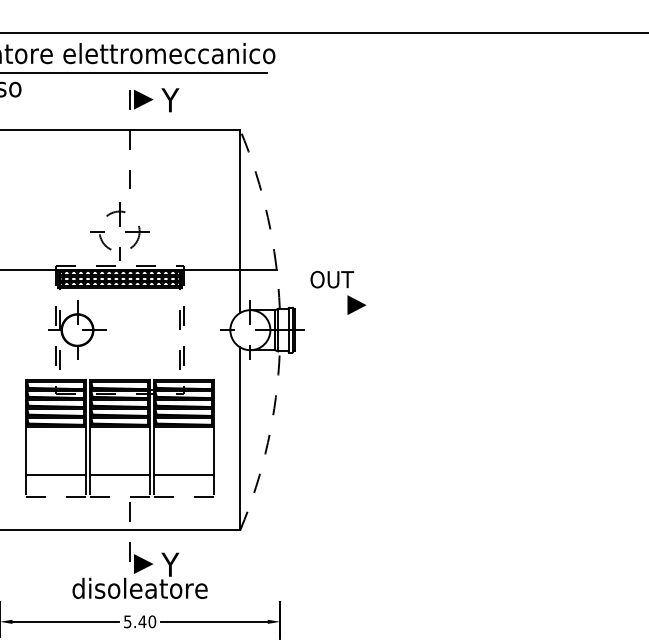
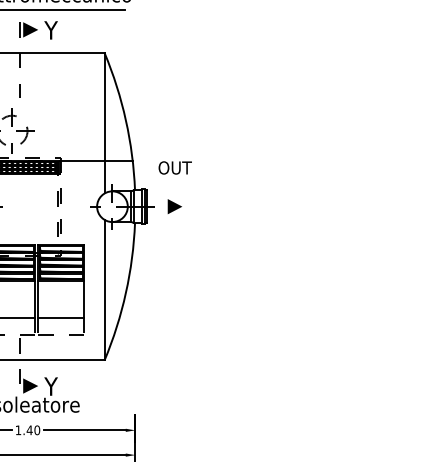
arc: (267, 217) -> (125, 120), dashed -> solid
line: (356, 304) -> (174, 206), moved
arc: (267, 442) -> (125, 292), dashed -> solid
text: (127, 621) -> (18, 430), 5.40 -> 1.40

